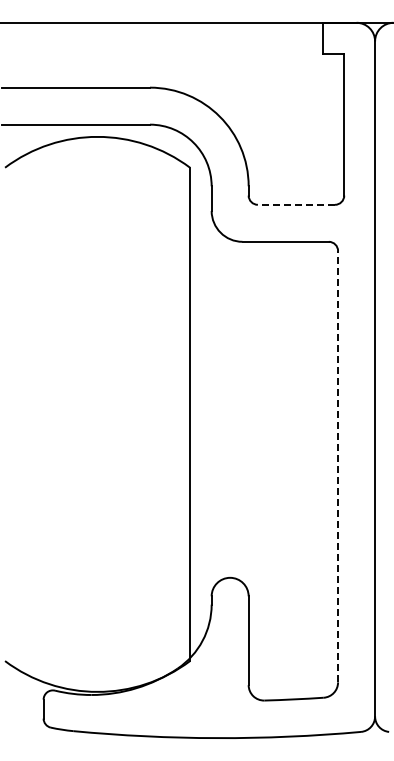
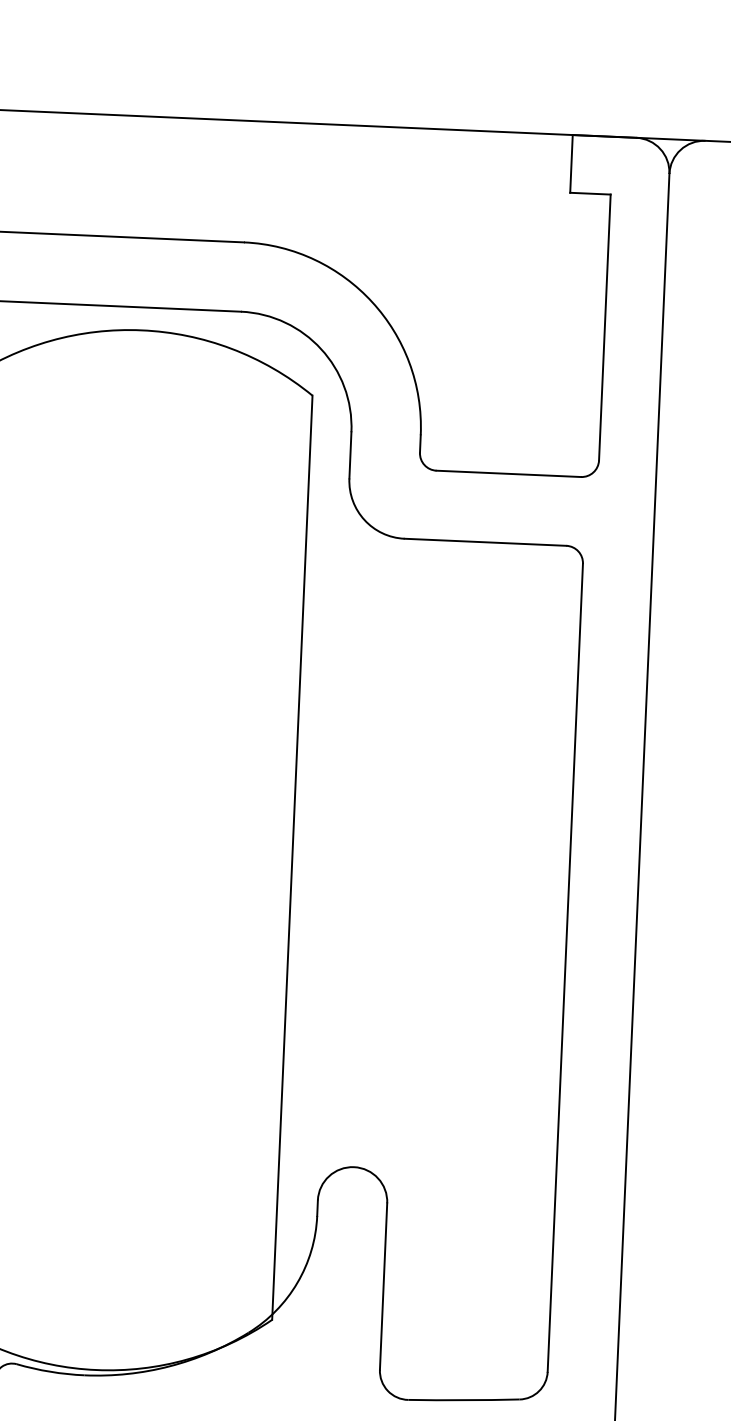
line: (296, 204) -> (508, 473), dashed -> solid
line: (338, 466) -> (566, 967), dashed -> solid

